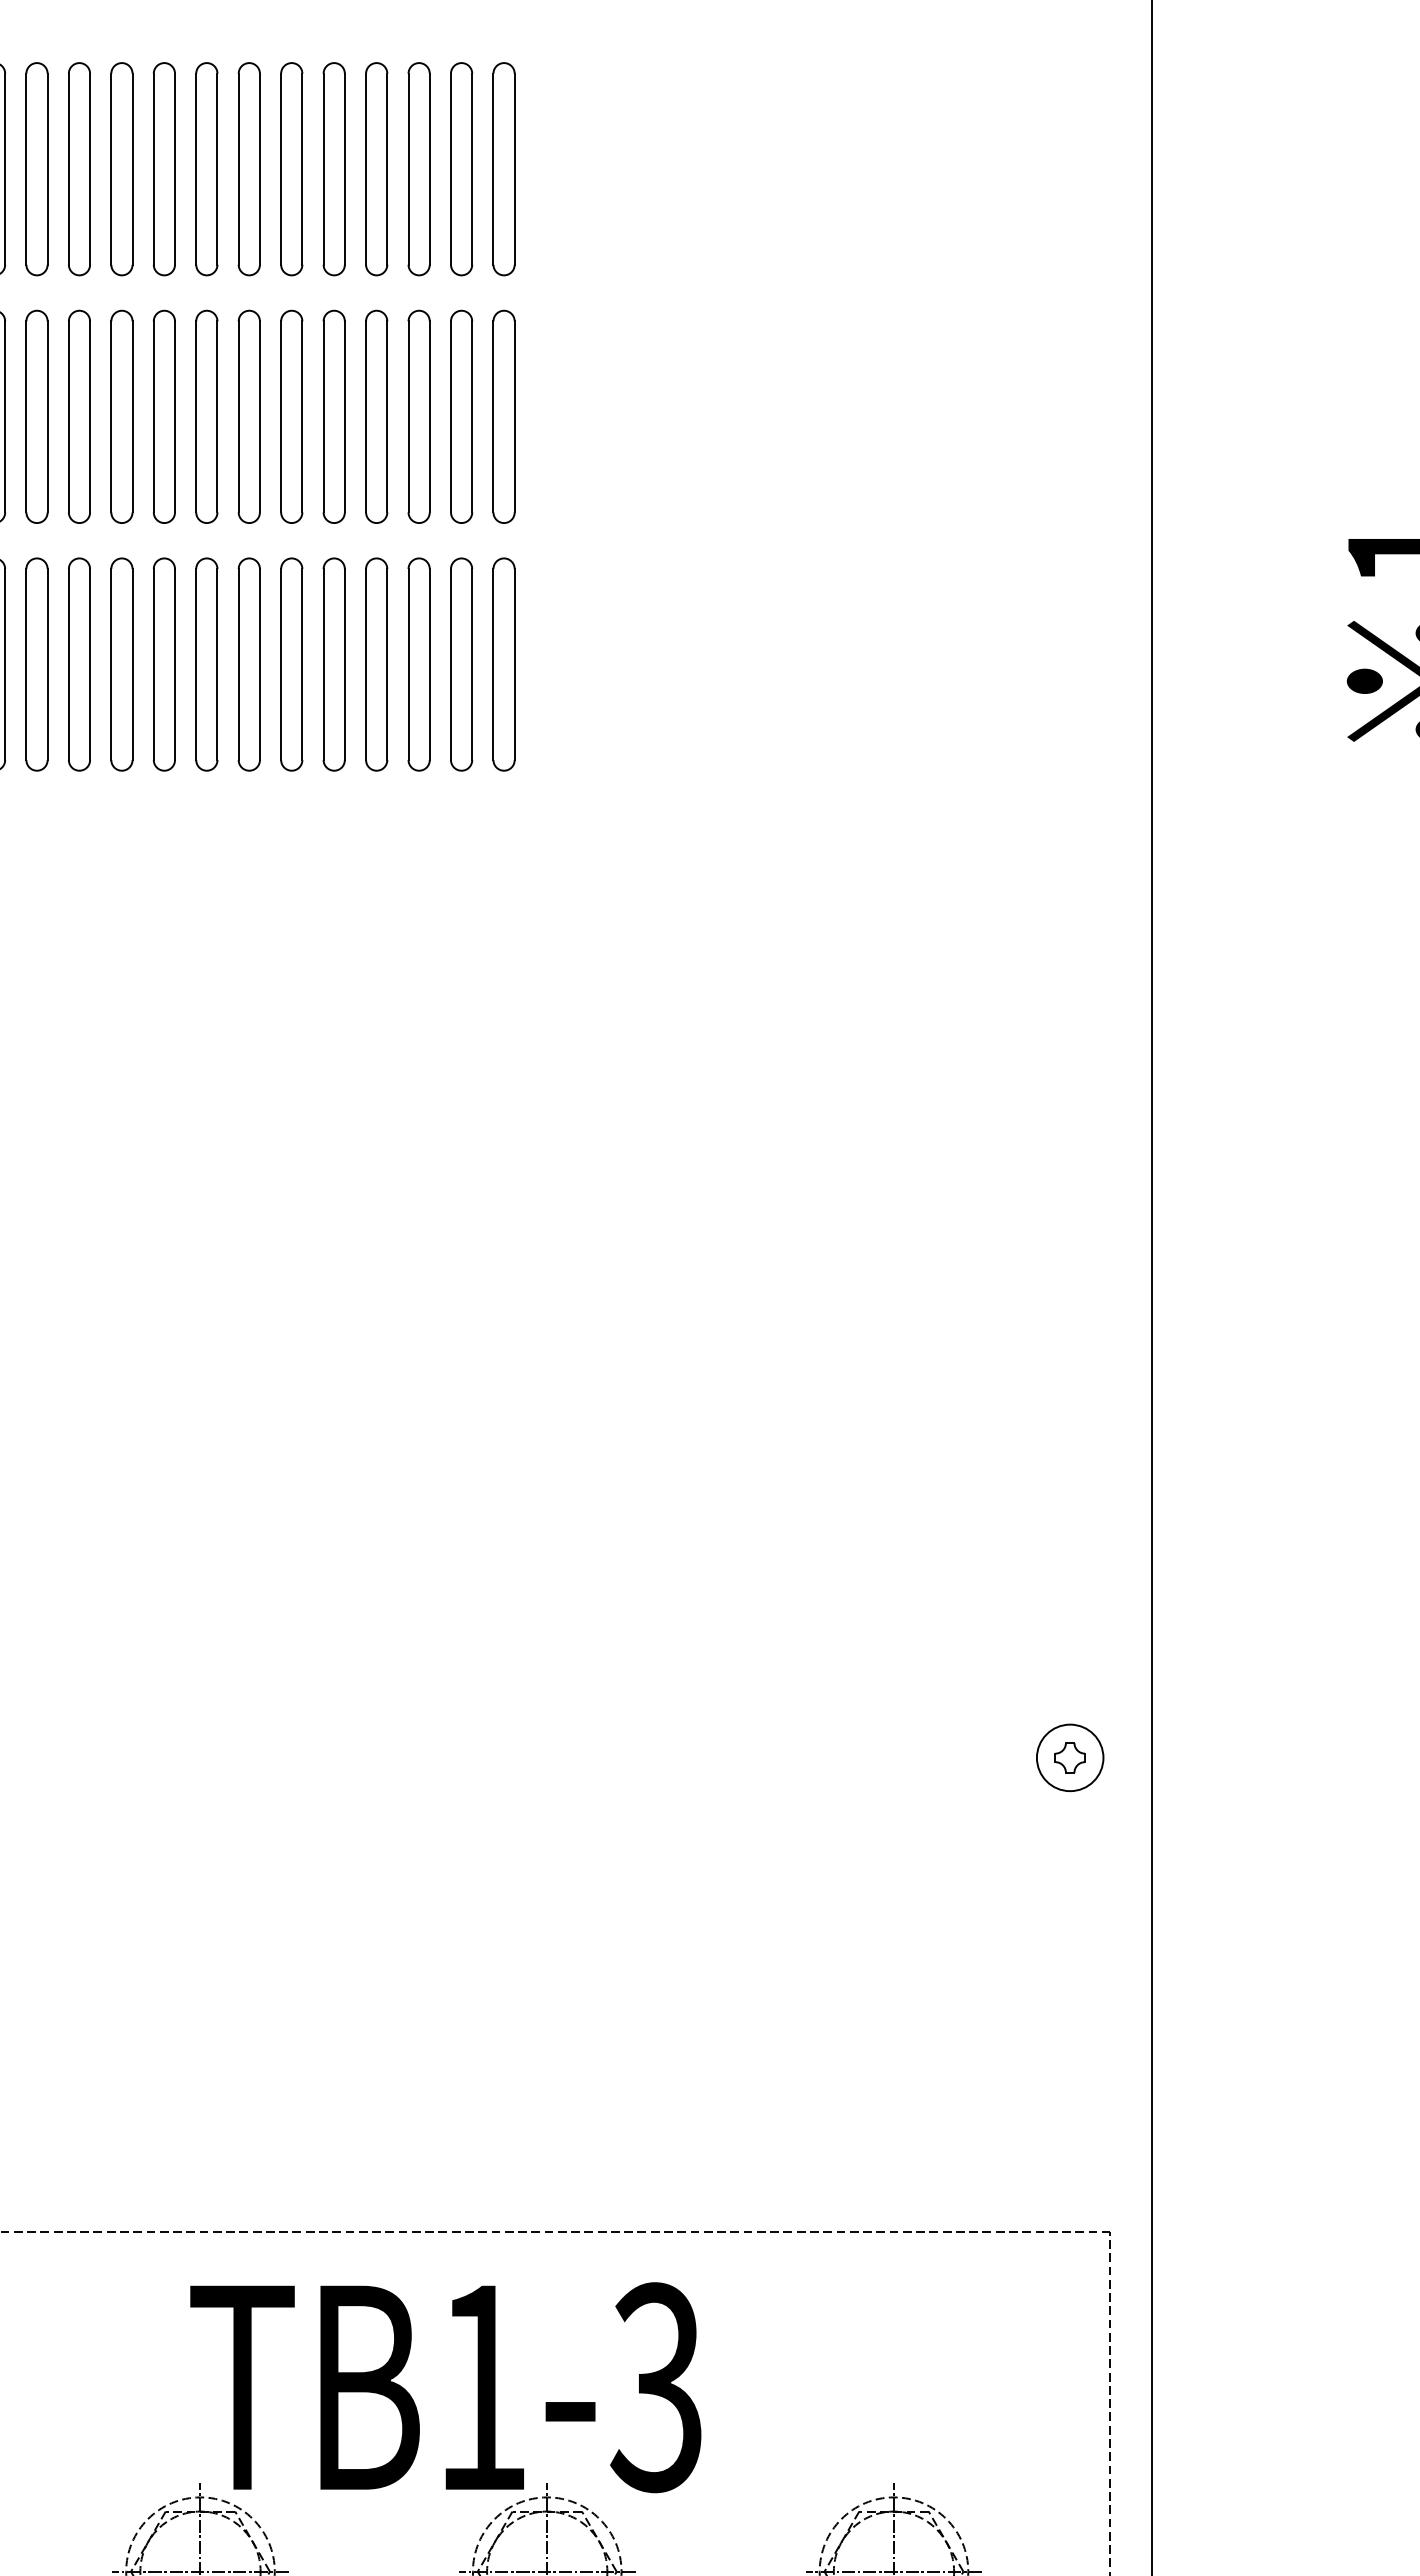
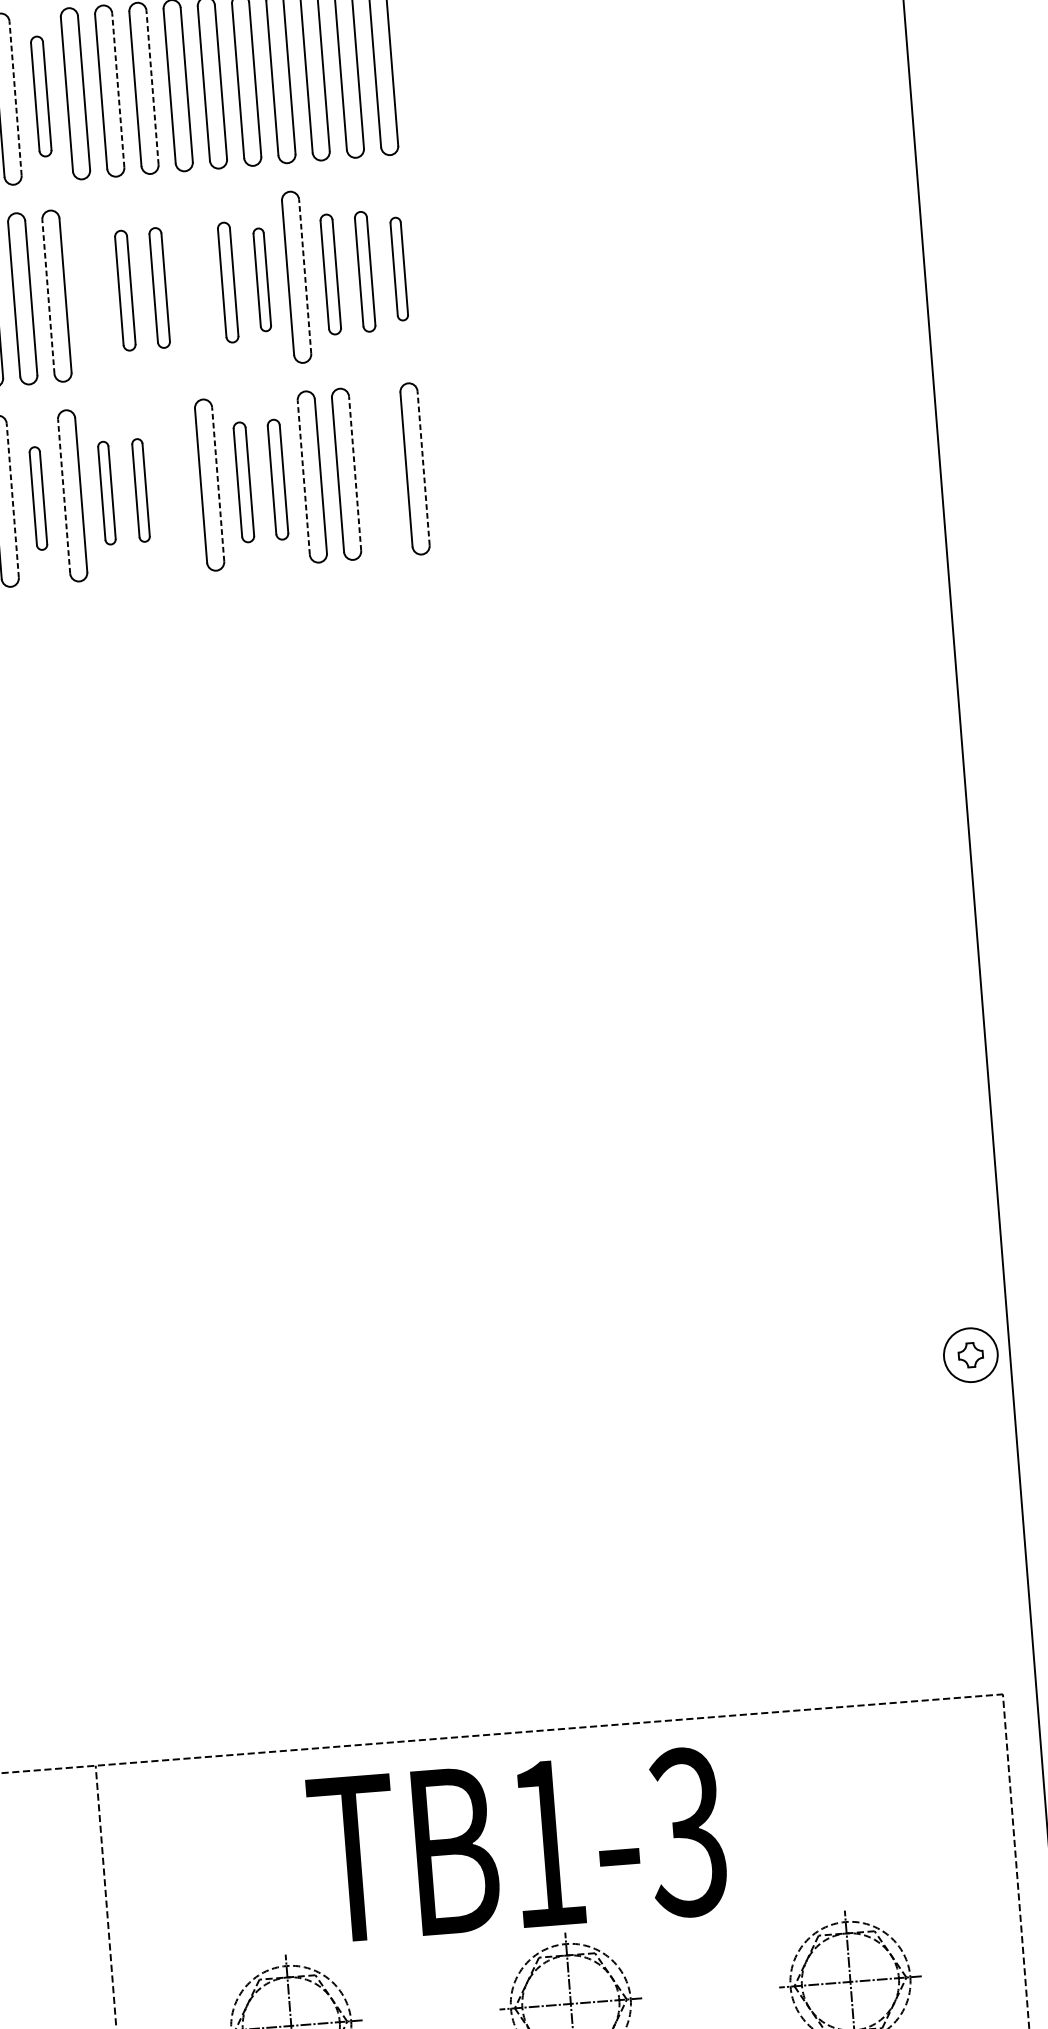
line: (47, 169) -> (15, 98), solid -> dashed
part: (79, 169) -> (41, 96), size x0.7
line: (175, 169) -> (118, 90), solid -> dashed
line: (217, 169) -> (152, 87), solid -> dashed
line: (68, 416) -> (48, 296), solid -> dashed
part: (121, 416) -> (90, 293), removed
part: (163, 416) -> (124, 290), size x0.7
part: (206, 416) -> (159, 287), size x0.7
part: (248, 416) -> (193, 285), removed
part: (291, 416) -> (227, 282), size x0.7
part: (333, 416) -> (261, 279), size x0.6
line: (387, 416) -> (305, 276), solid -> dashed
part: (418, 416) -> (330, 274), size x0.7
part: (461, 416) -> (364, 271), size x0.7
part: (503, 416) -> (398, 268), size x0.6
line: (5, 664) -> (13, 500), solid -> dashed
part: (36, 664) -> (38, 498), size x0.6
line: (68, 664) -> (63, 496), solid -> dashed
part: (121, 664) -> (106, 493), size x0.6
part: (163, 664) -> (140, 490), size x0.6
part: (206, 664) -> (175, 487), removed
line: (259, 664) -> (217, 484), solid -> dashed
part: (291, 664) -> (243, 482), size x0.7
part: (333, 664) -> (277, 479), size x0.7
line: (366, 664) -> (304, 477), solid -> dashed
line: (429, 664) -> (354, 473), solid -> dashed
part: (461, 664) -> (380, 471), removed
line: (514, 664) -> (423, 468), solid -> dashed
part: (1070, 1757) -> (971, 1354), moved
text: (445, 2387) -> (517, 1845), moved

